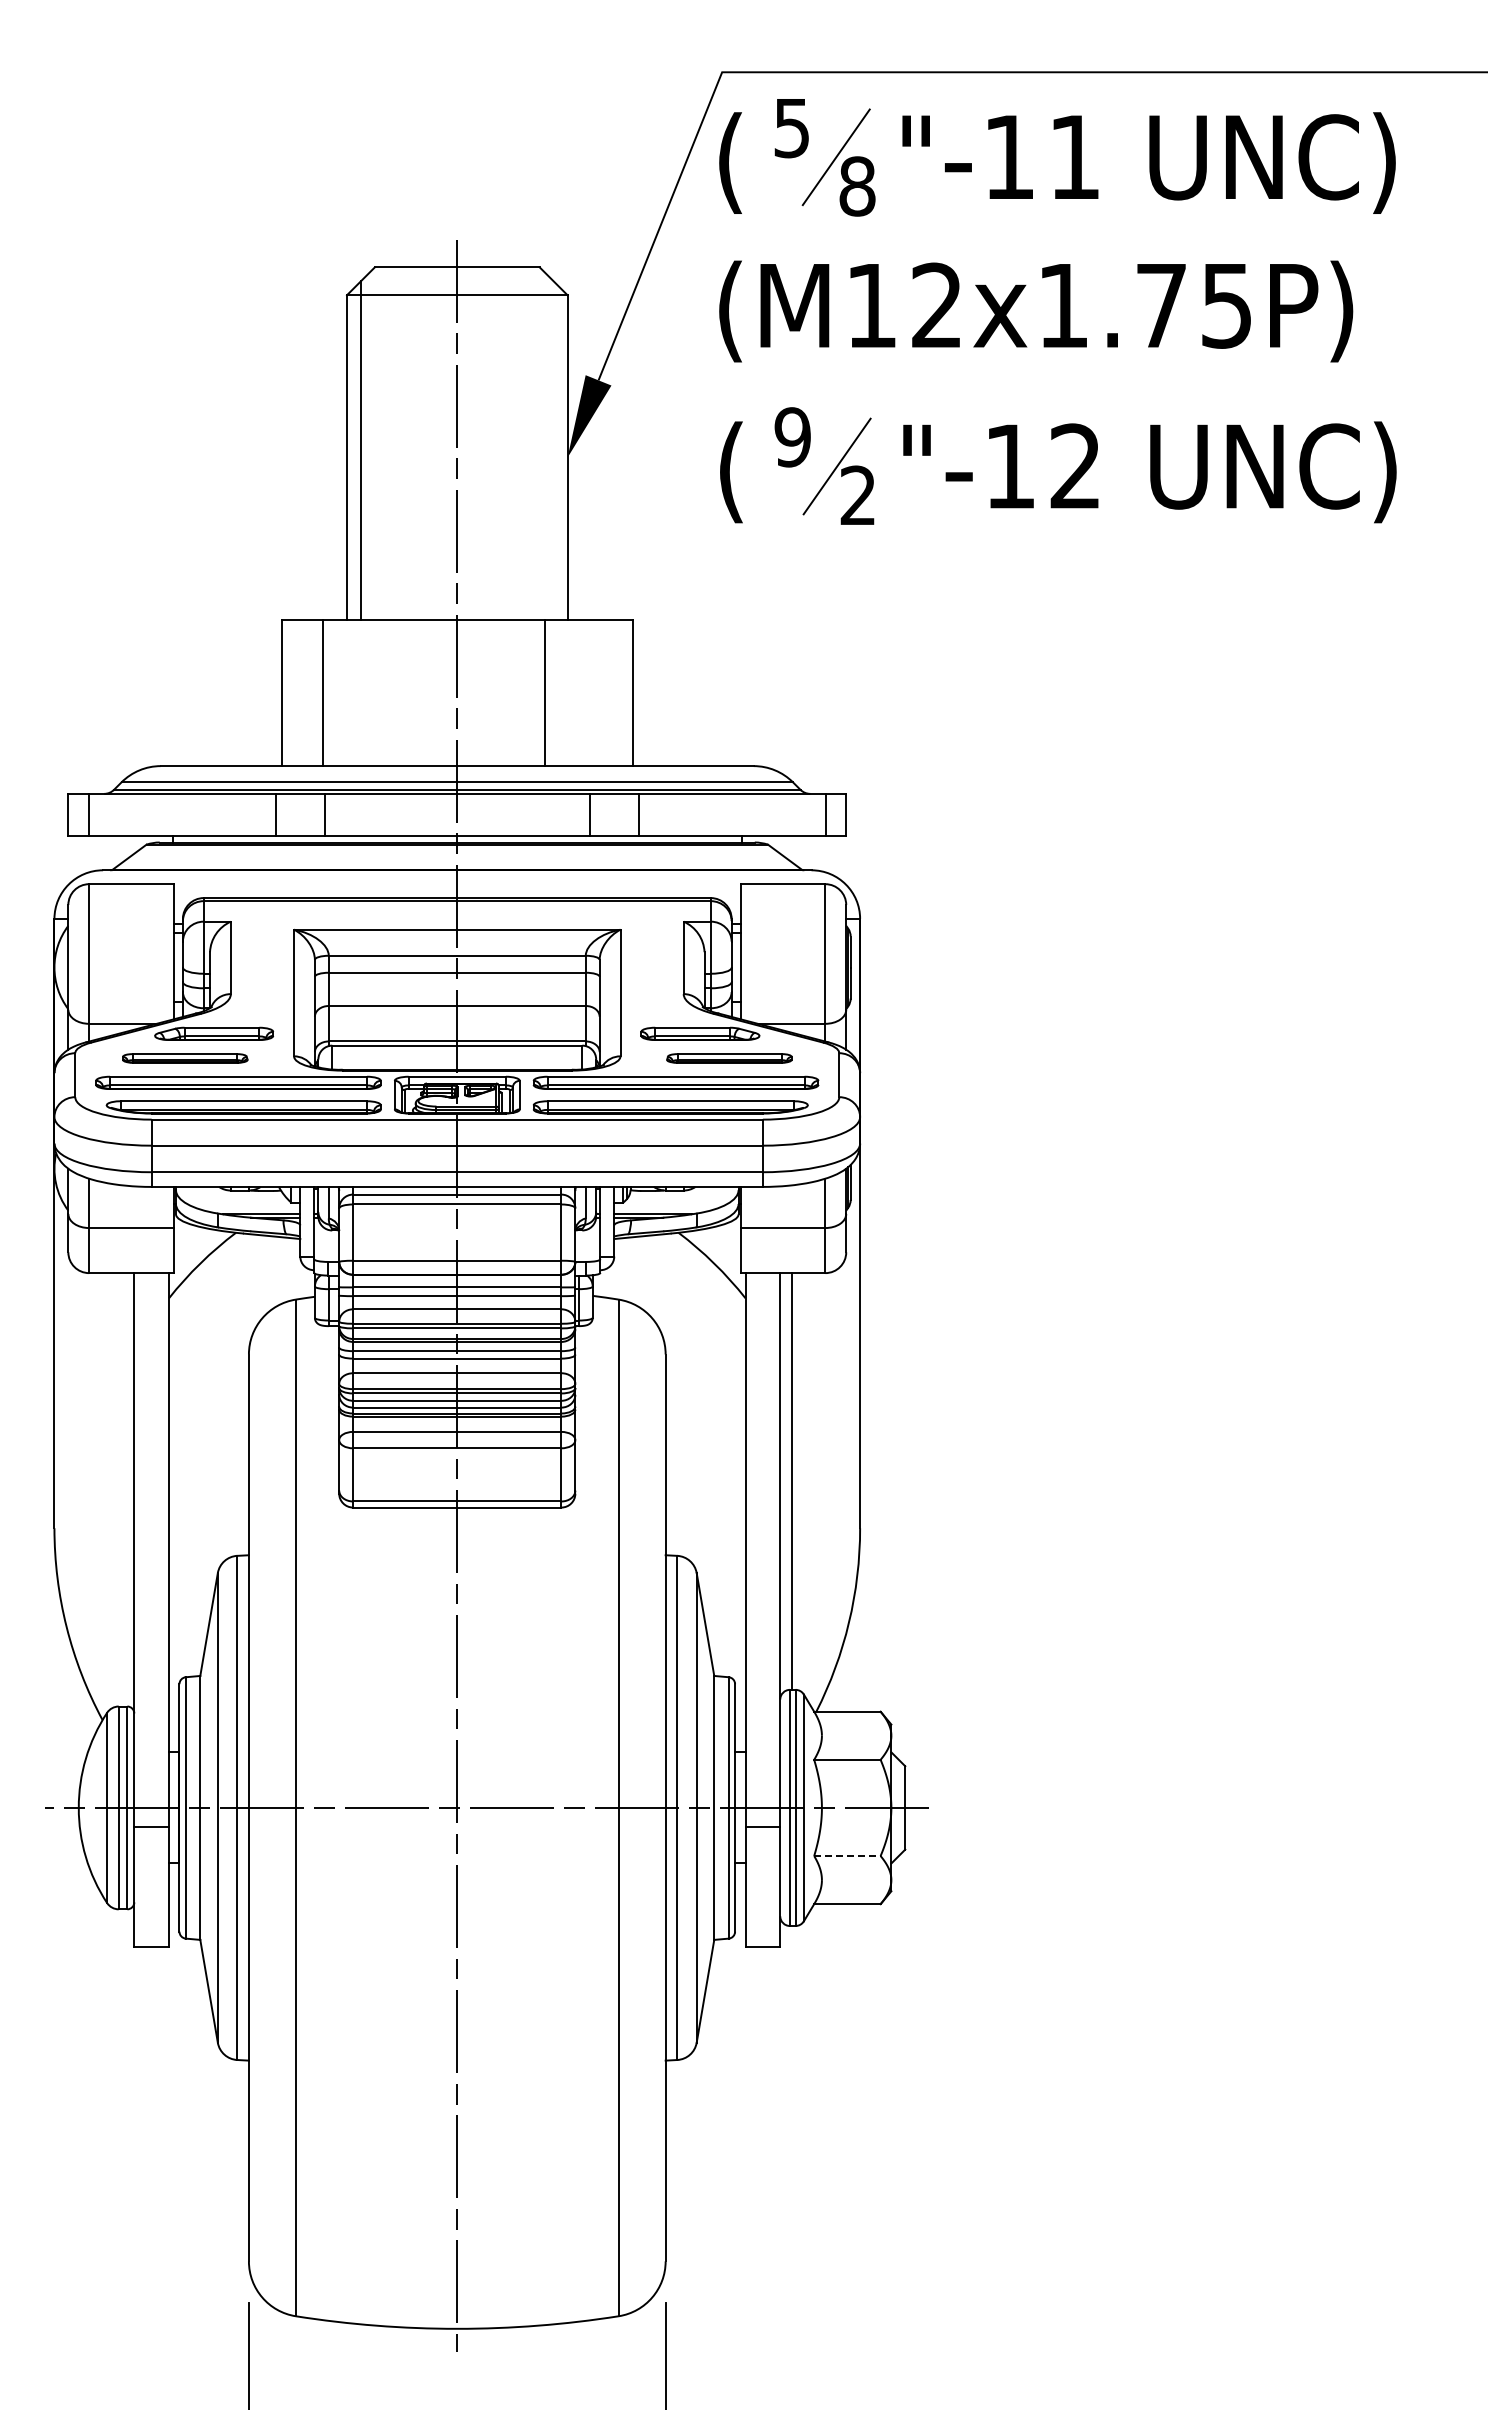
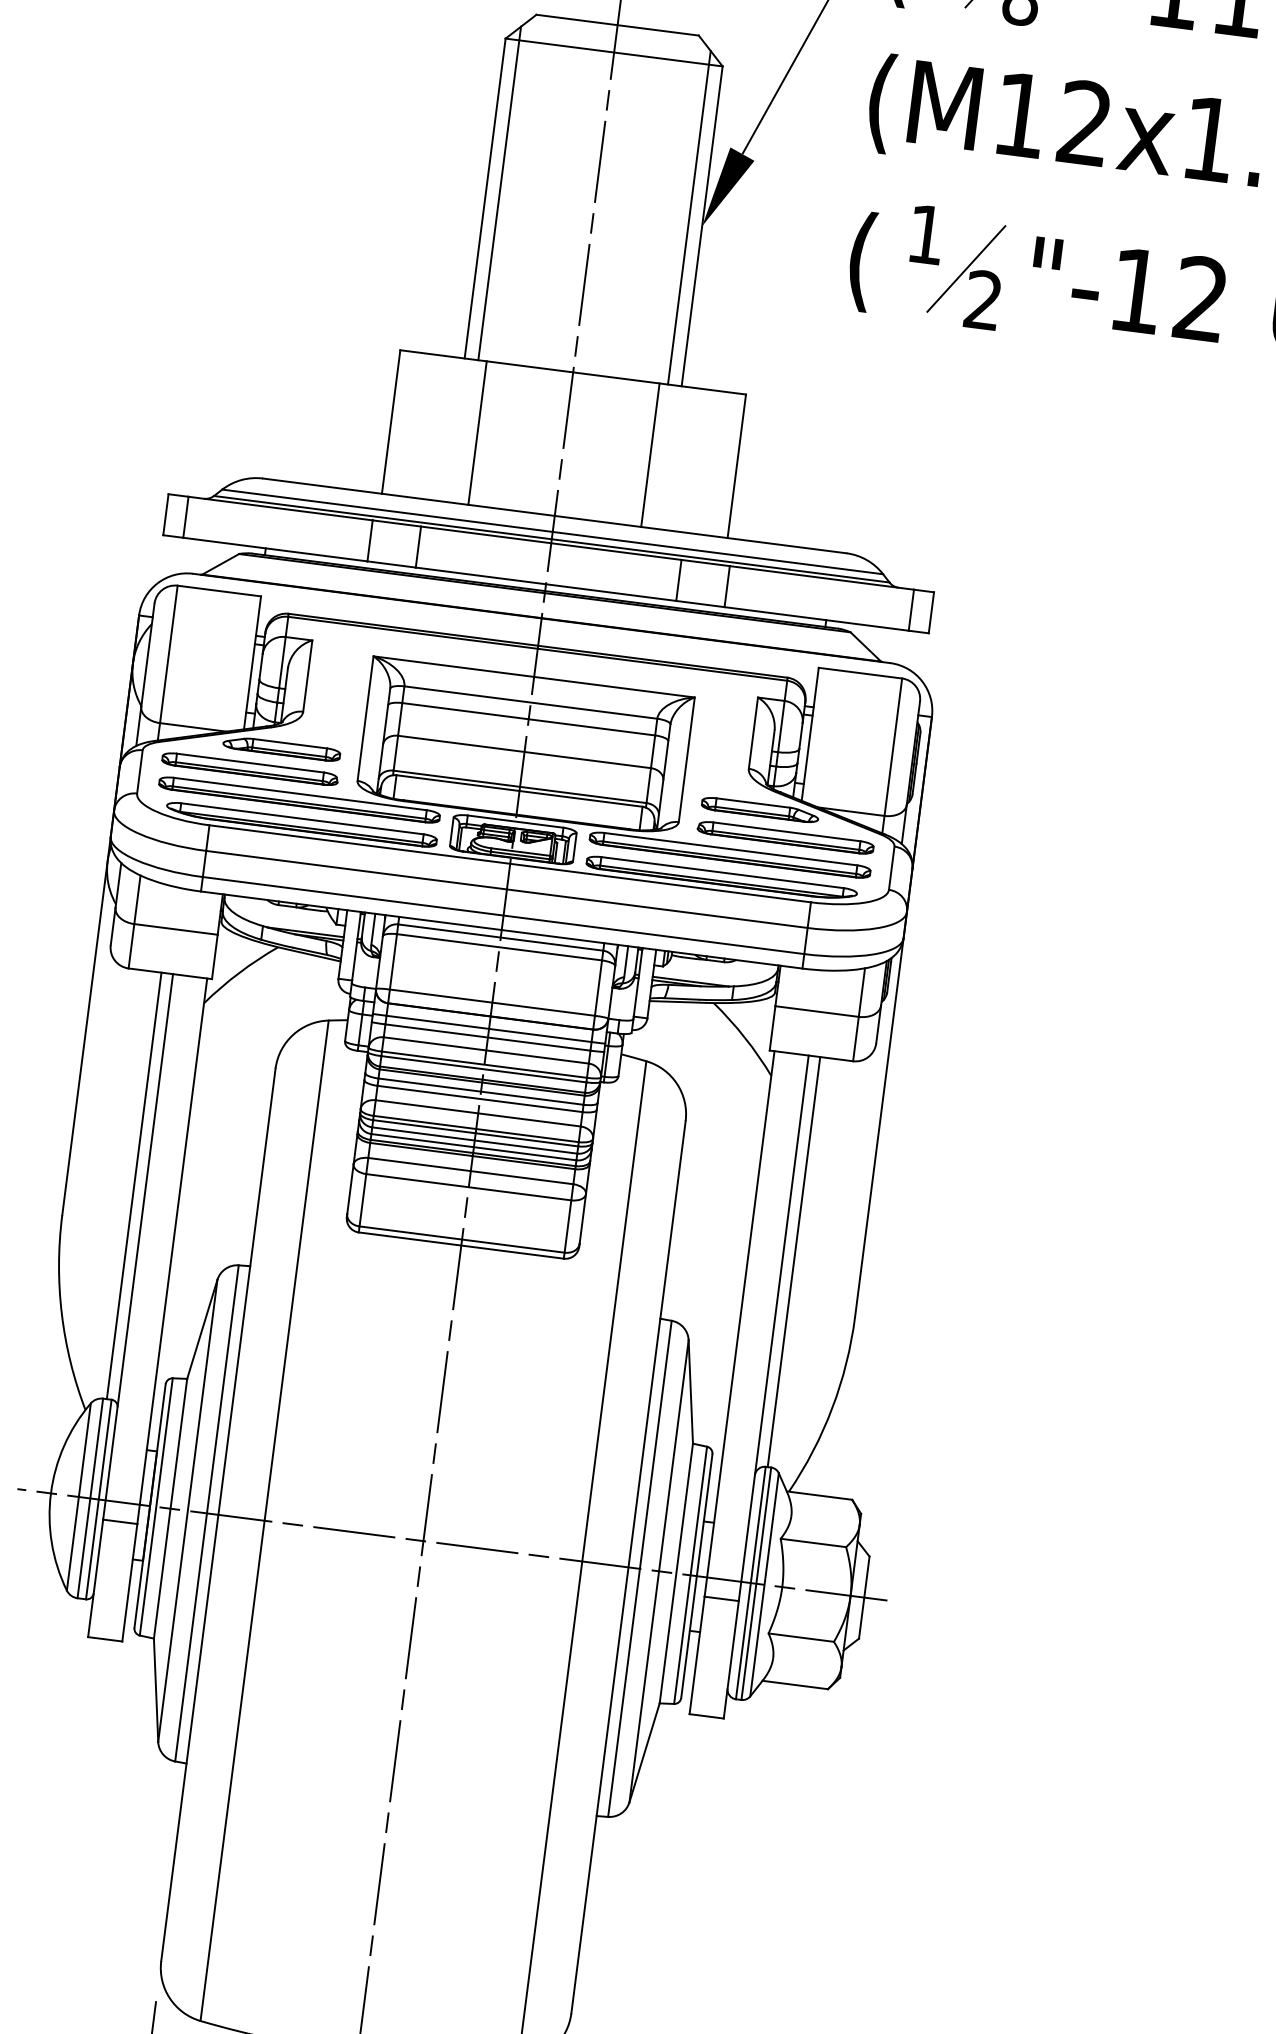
text: (792, 437) -> (926, 234), 9 -> 1
line: (553, 450) -> (689, 217), added
line: (323, 693) -> (477, 433), moved
part: (185, 1058) -> (250, 769), size x1.43
part: (729, 1058) -> (785, 837), size x1.43
line: (122, 1489) -> (134, 1185), added
line: (847, 1856) -> (801, 1638), dashed -> solid

